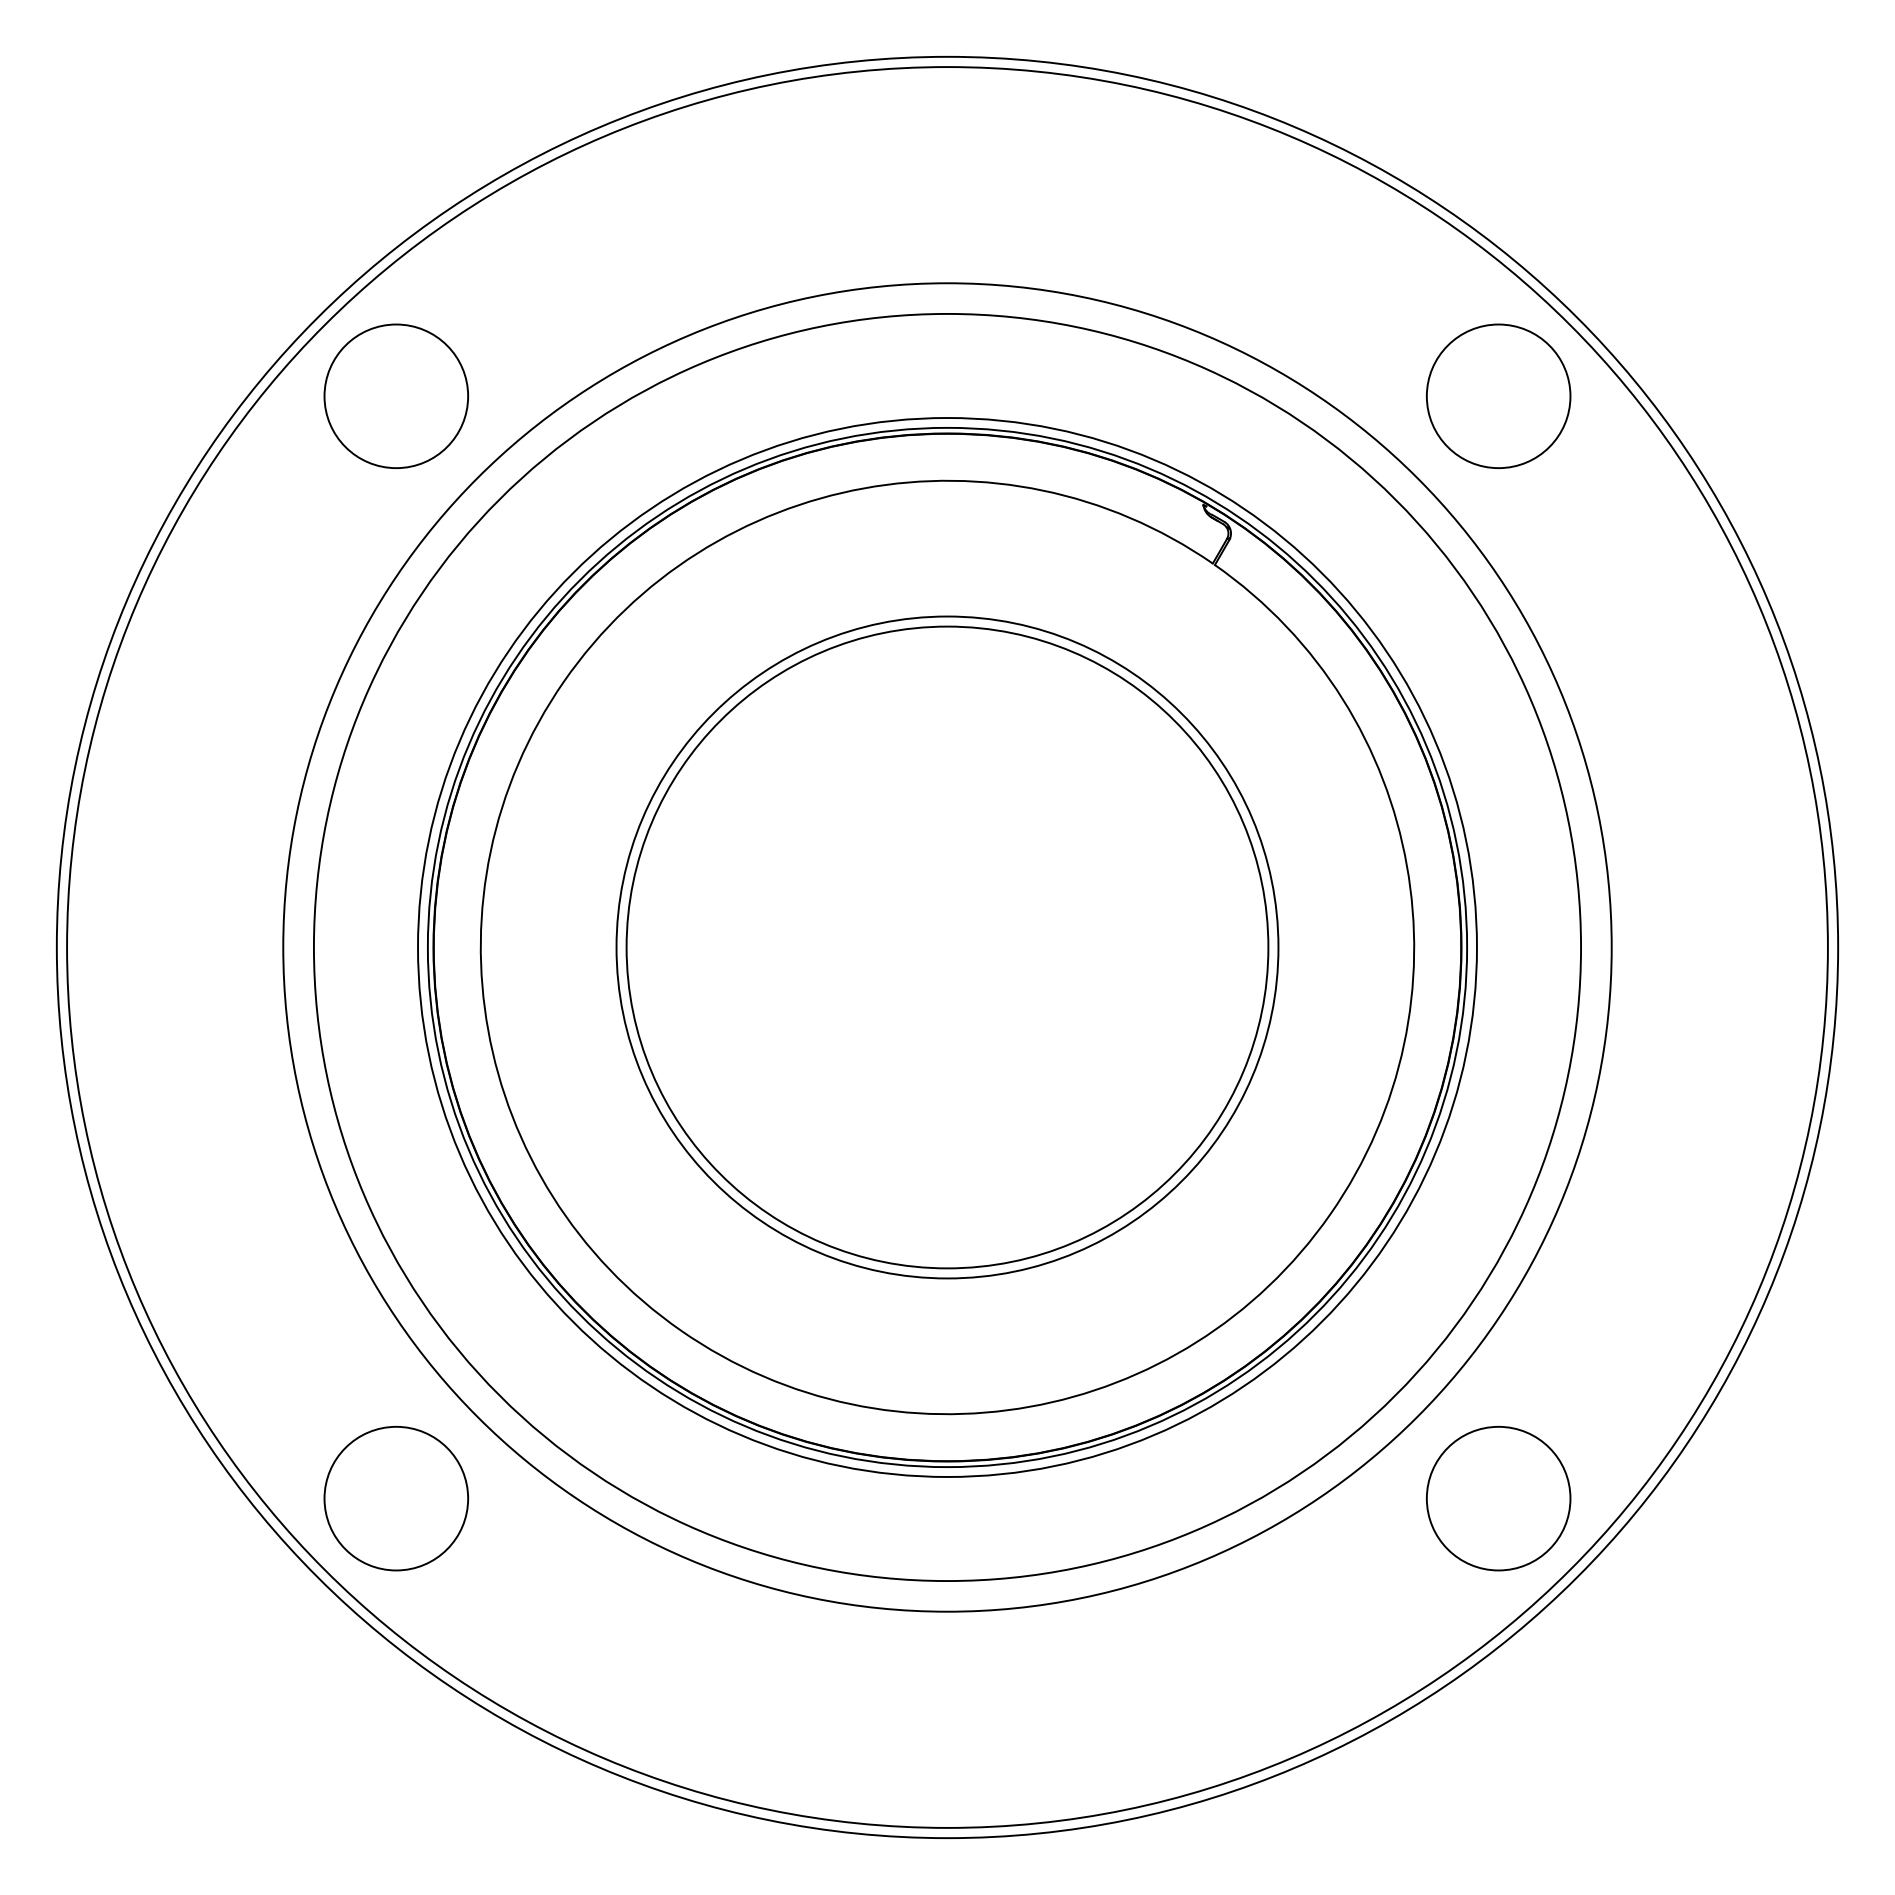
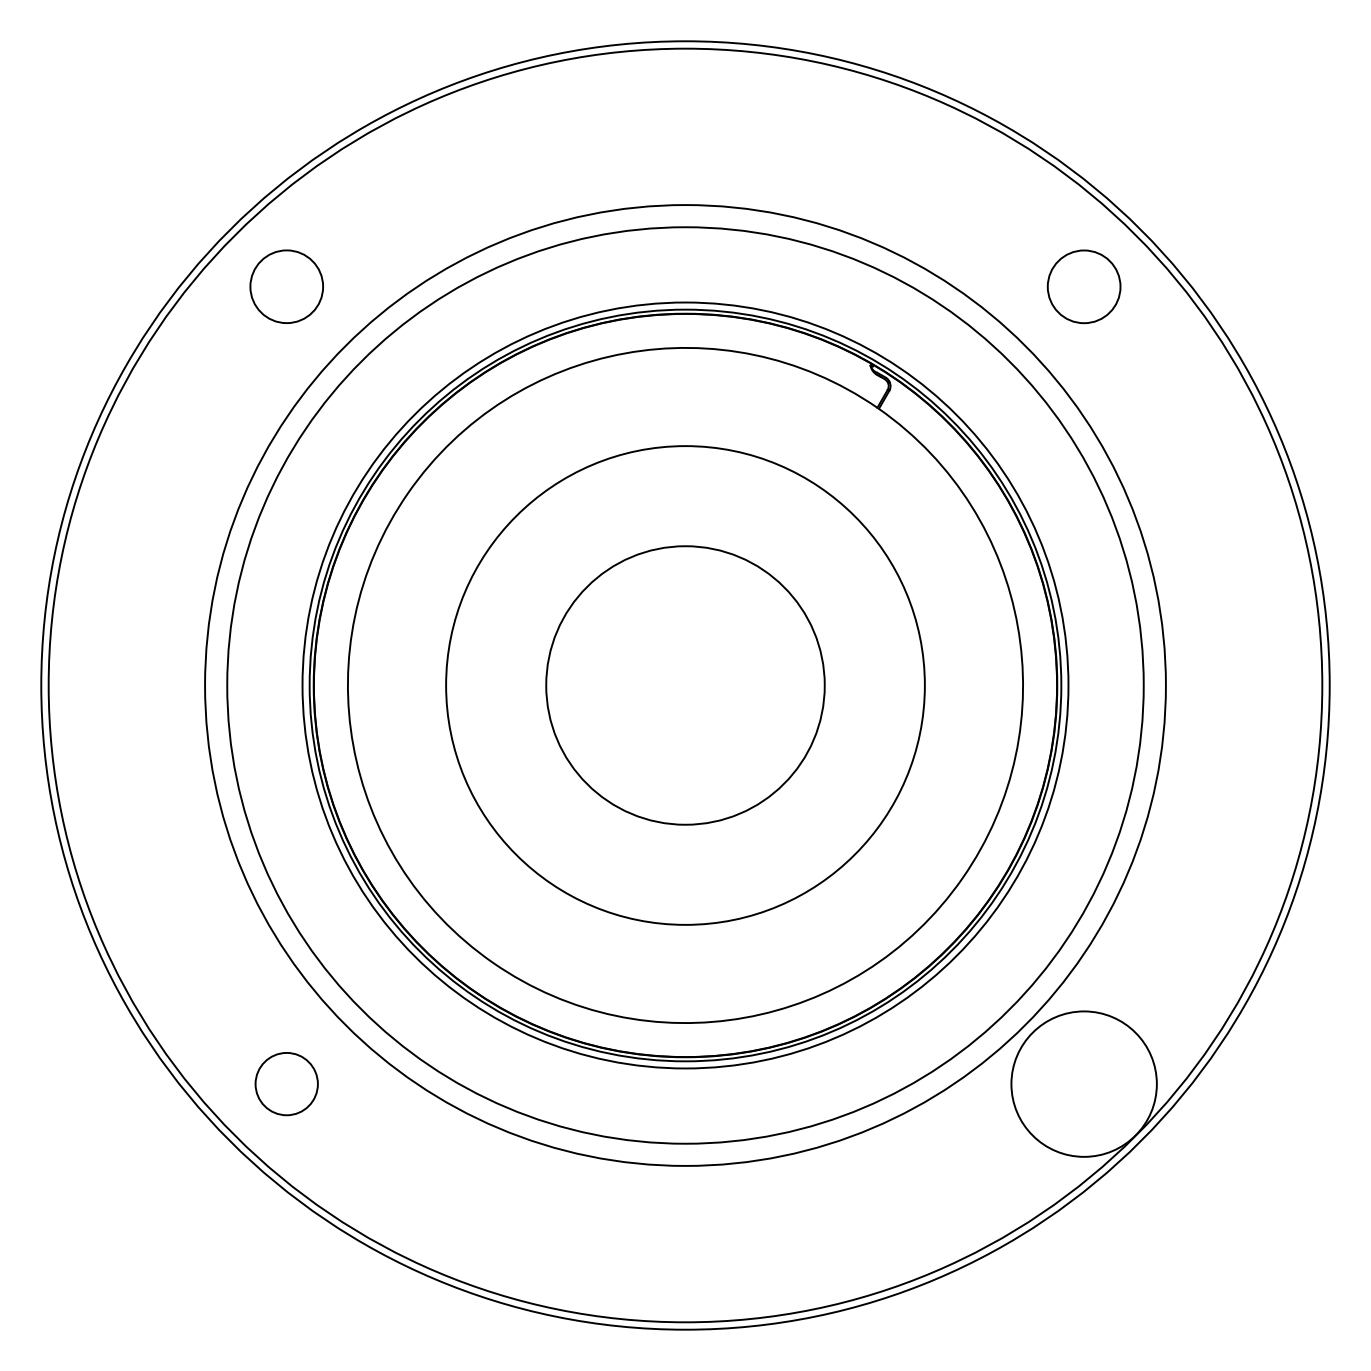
circle: (395, 395) -> (286, 286), size x0.7
circle: (1498, 396) -> (1084, 286), size x0.7
circle: (947, 947) -> (685, 685), size x0.6
circle: (395, 1498) -> (286, 1084), size x0.6
circle: (1498, 1498) -> (1084, 1084), size x1.4

